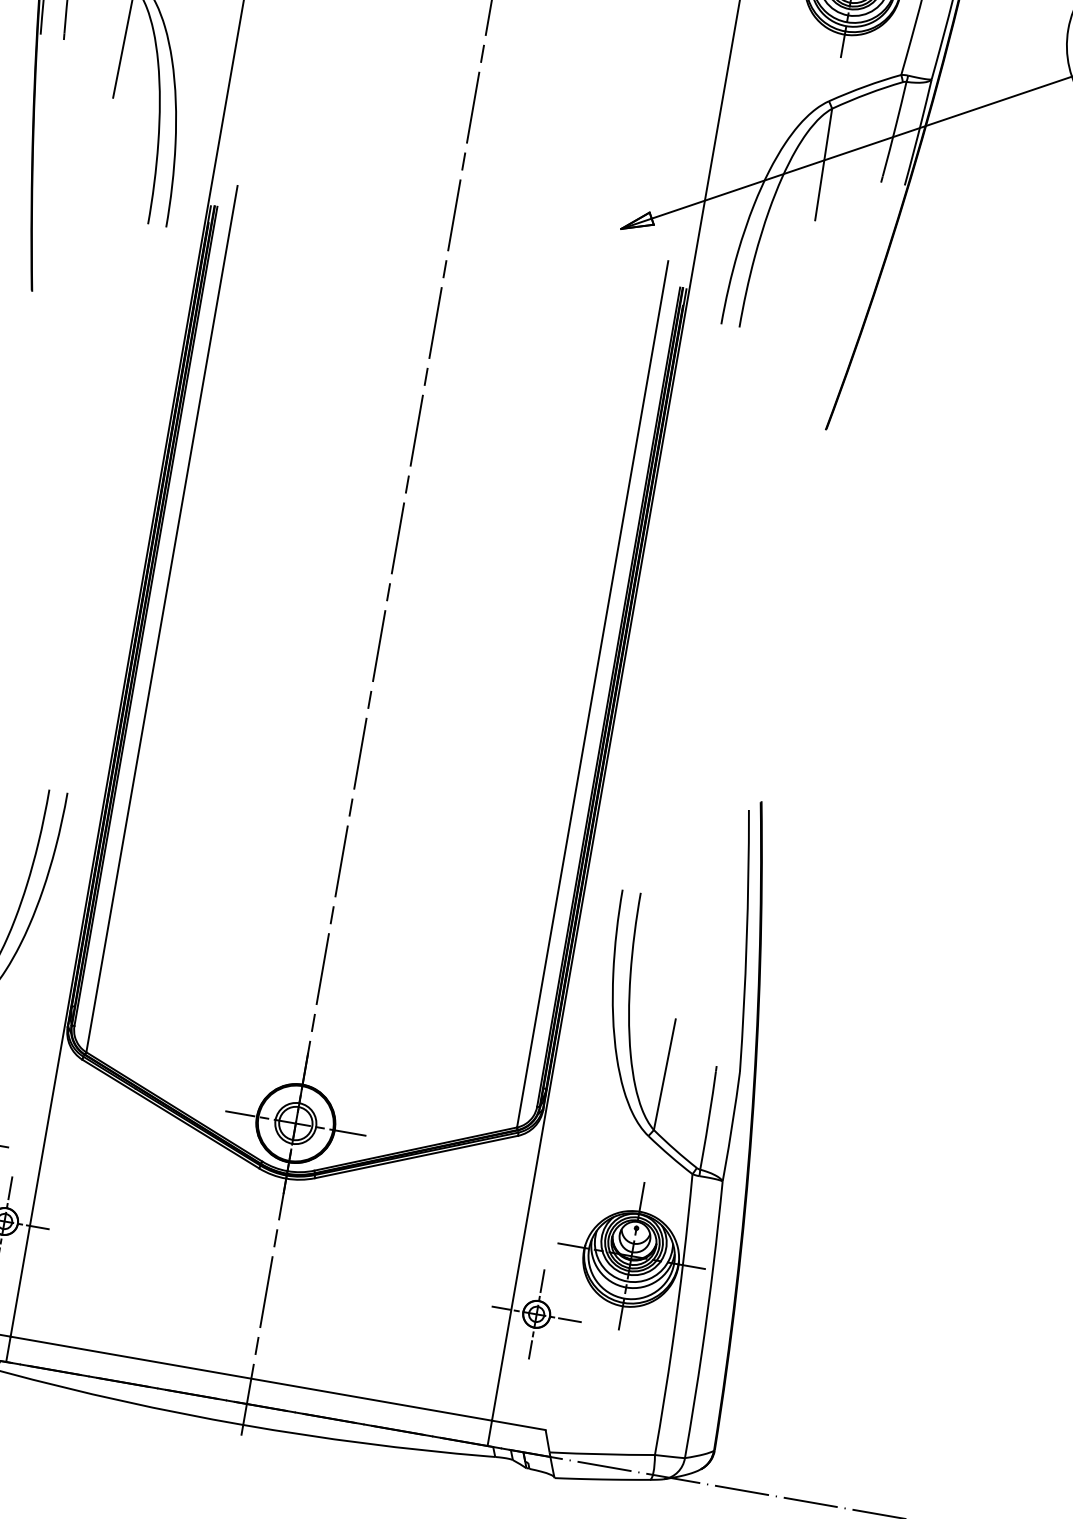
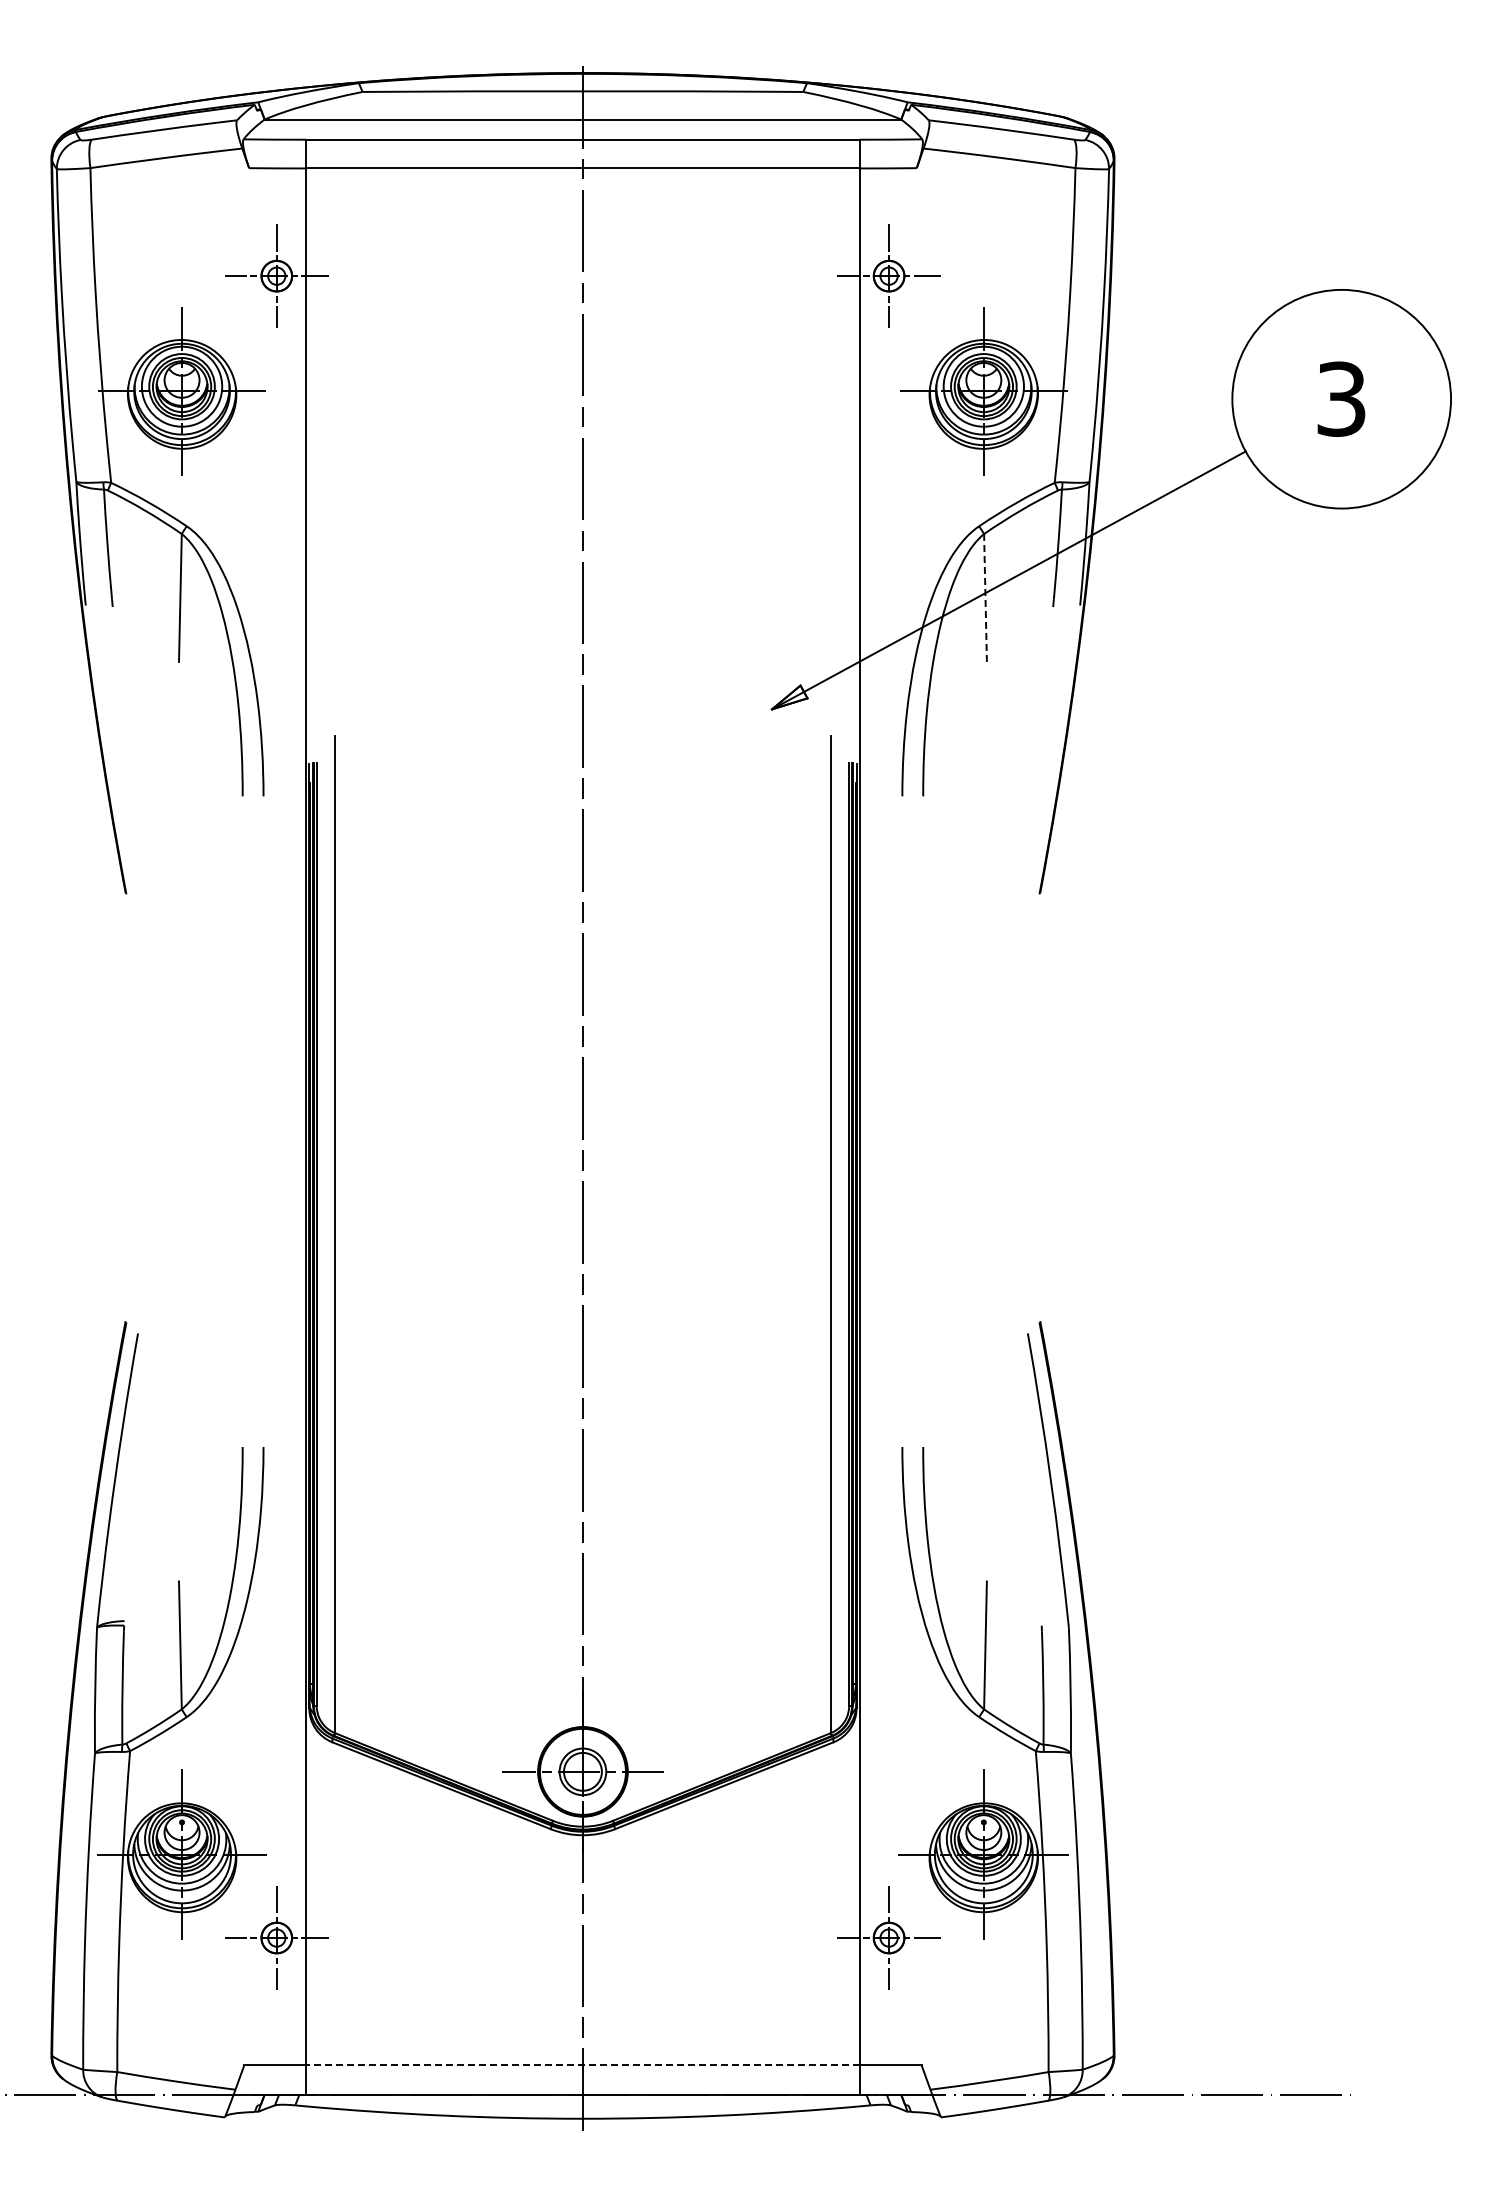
line: (823, 164) -> (985, 597), solid -> dashed
line: (250, 1378) -> (582, 2065), solid -> dashed

